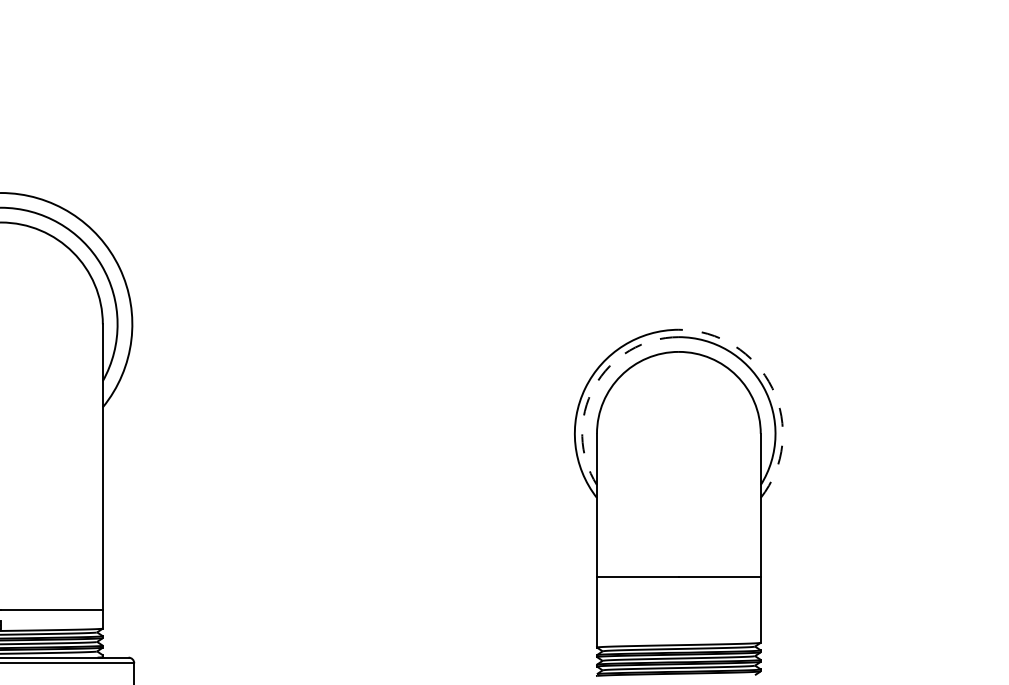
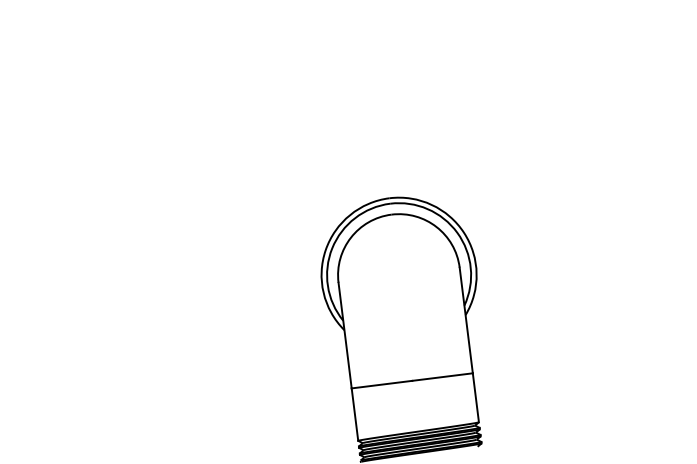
arc: (594, 387) -> (332, 248), dashed -> solid
arc: (772, 388) -> (464, 233), dashed -> solid

